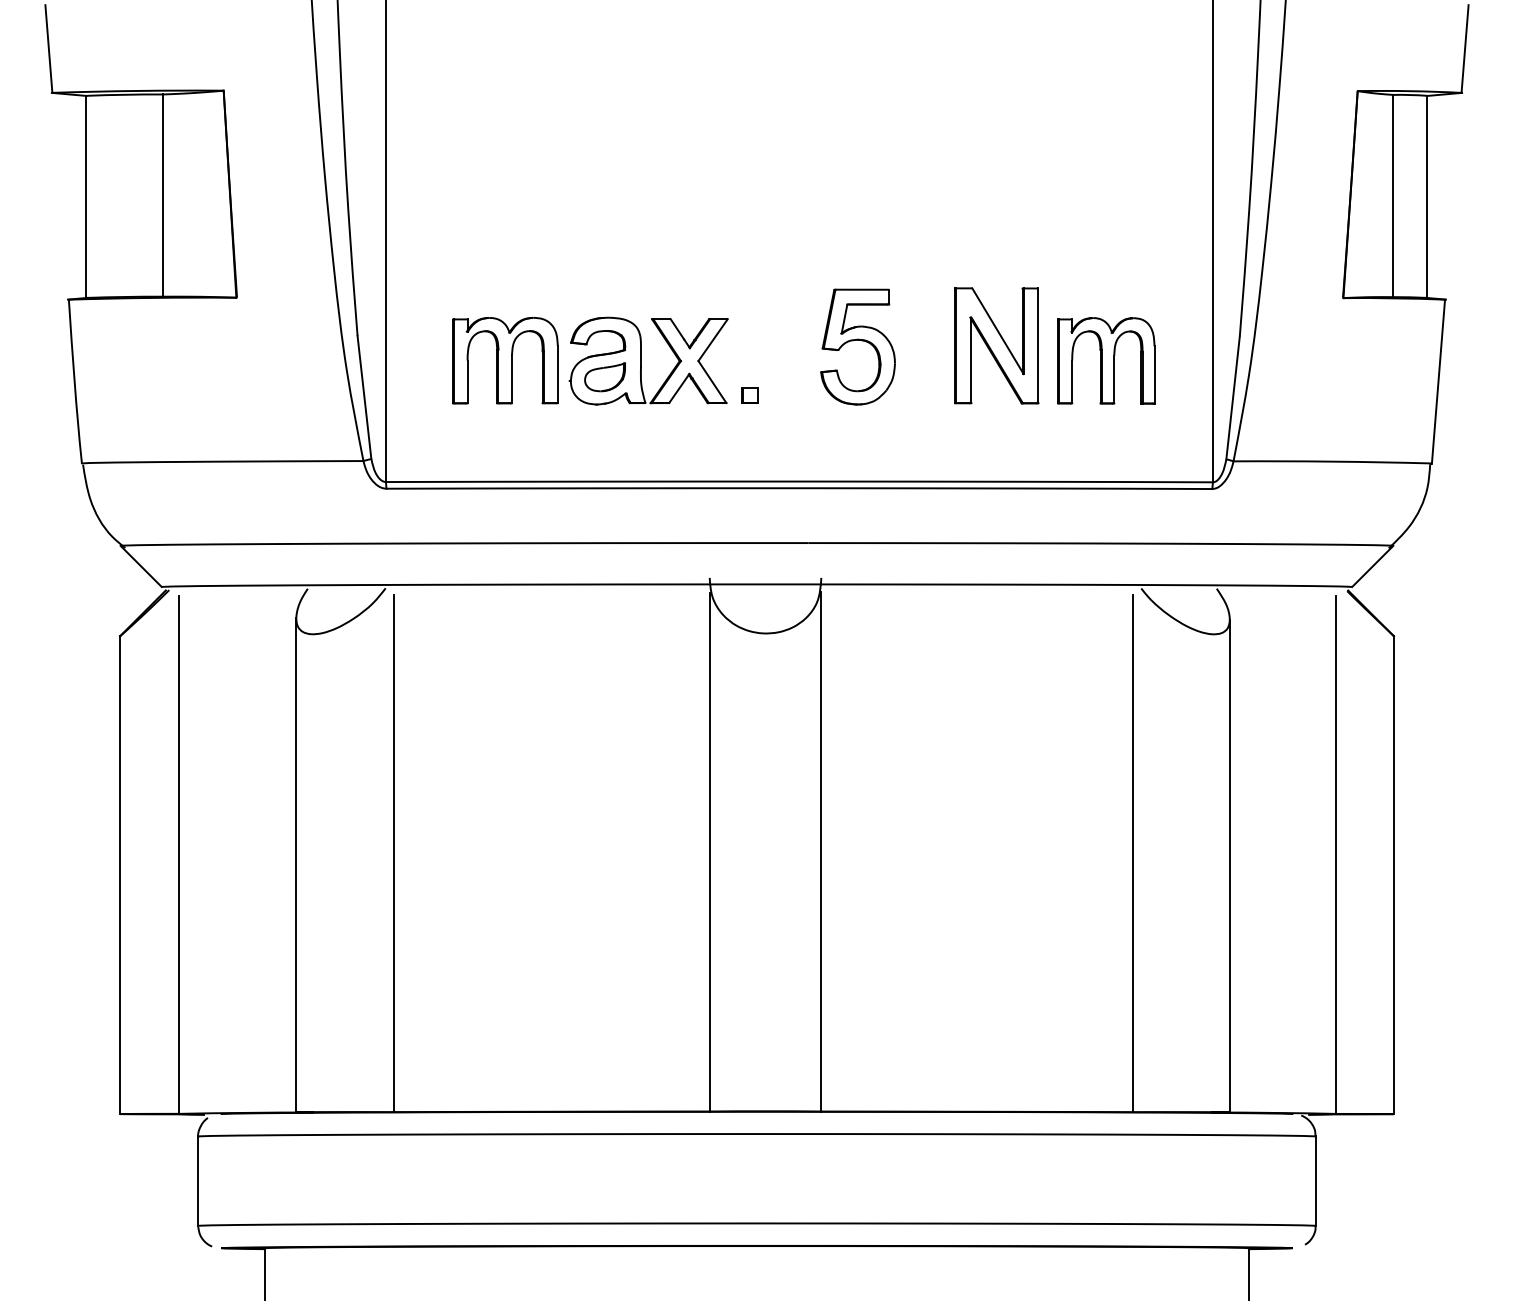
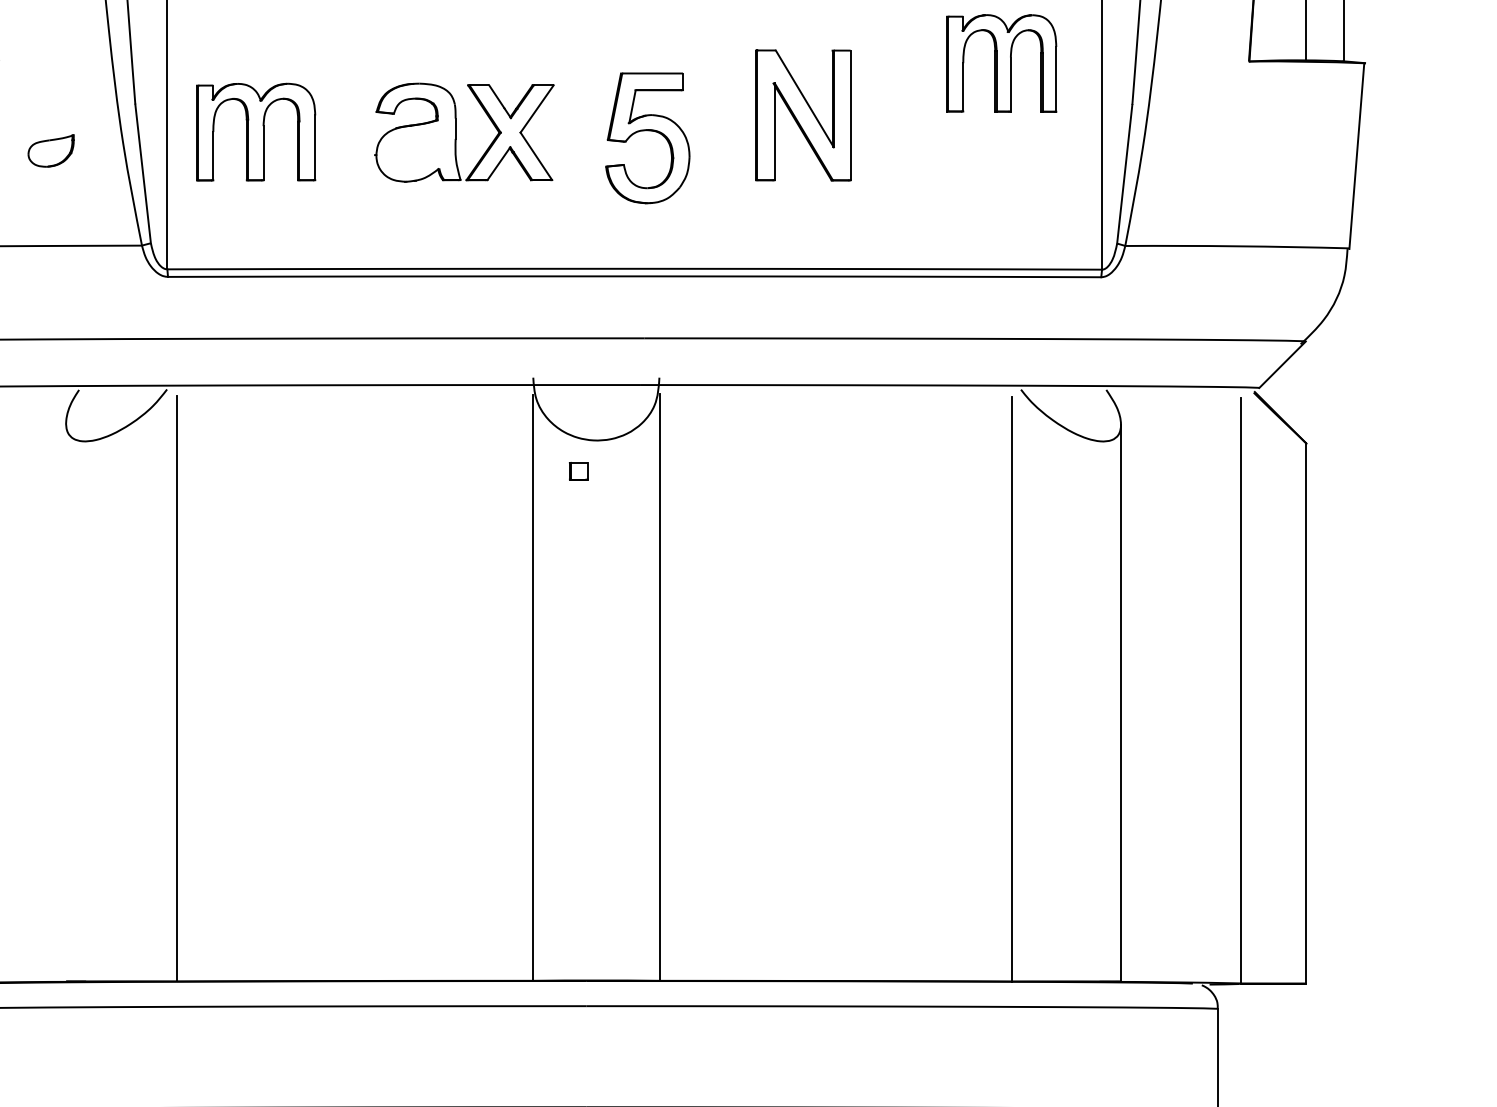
part: (996, 345) -> (803, 115), moved
part: (857, 346) -> (647, 137), moved
part: (505, 360) -> (256, 132), moved
part: (1106, 360) -> (1002, 63), moved
part: (604, 377) -> (50, 151), moved
part: (749, 395) -> (578, 471), moved
line: (296, 865) -> (66, 702), removed

